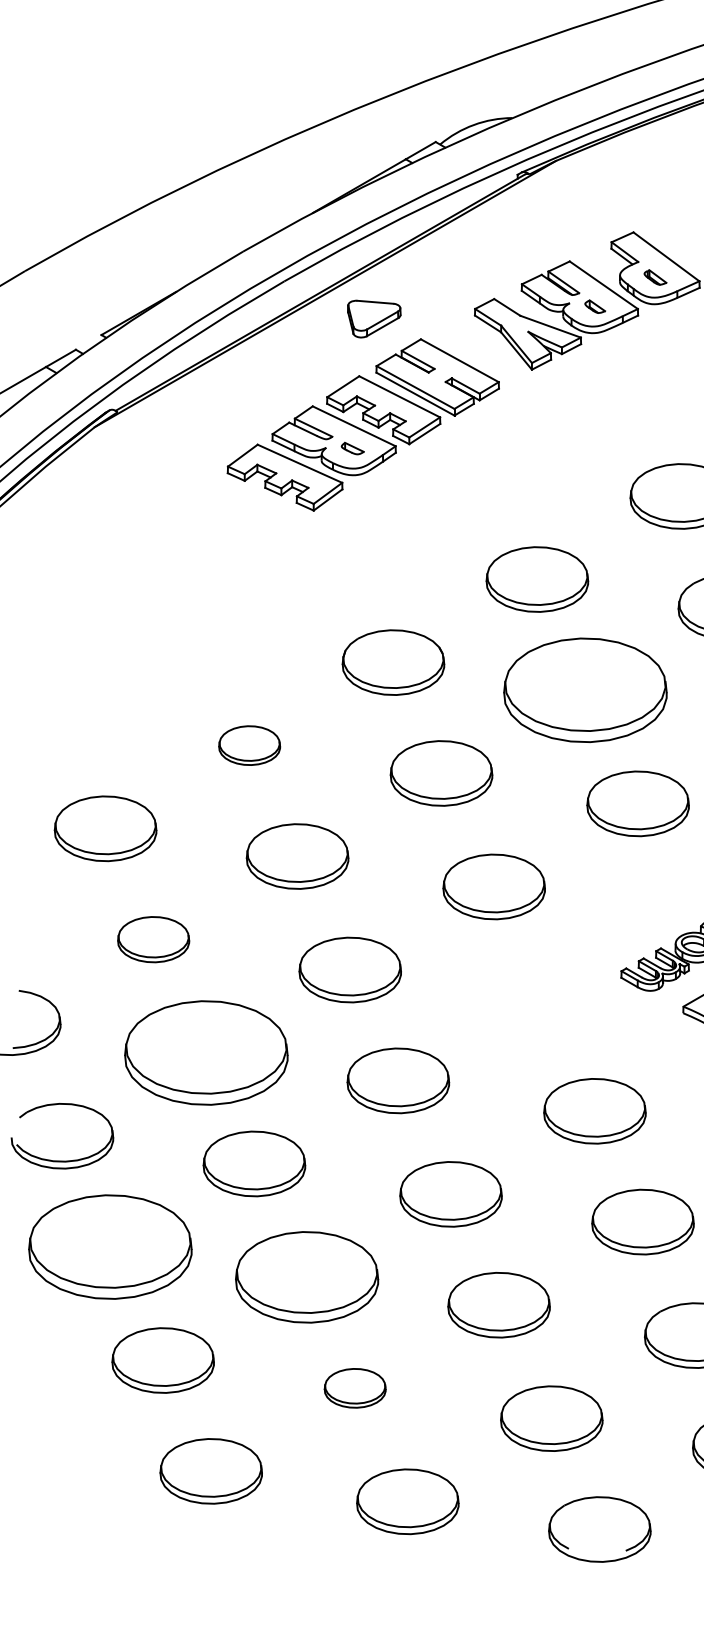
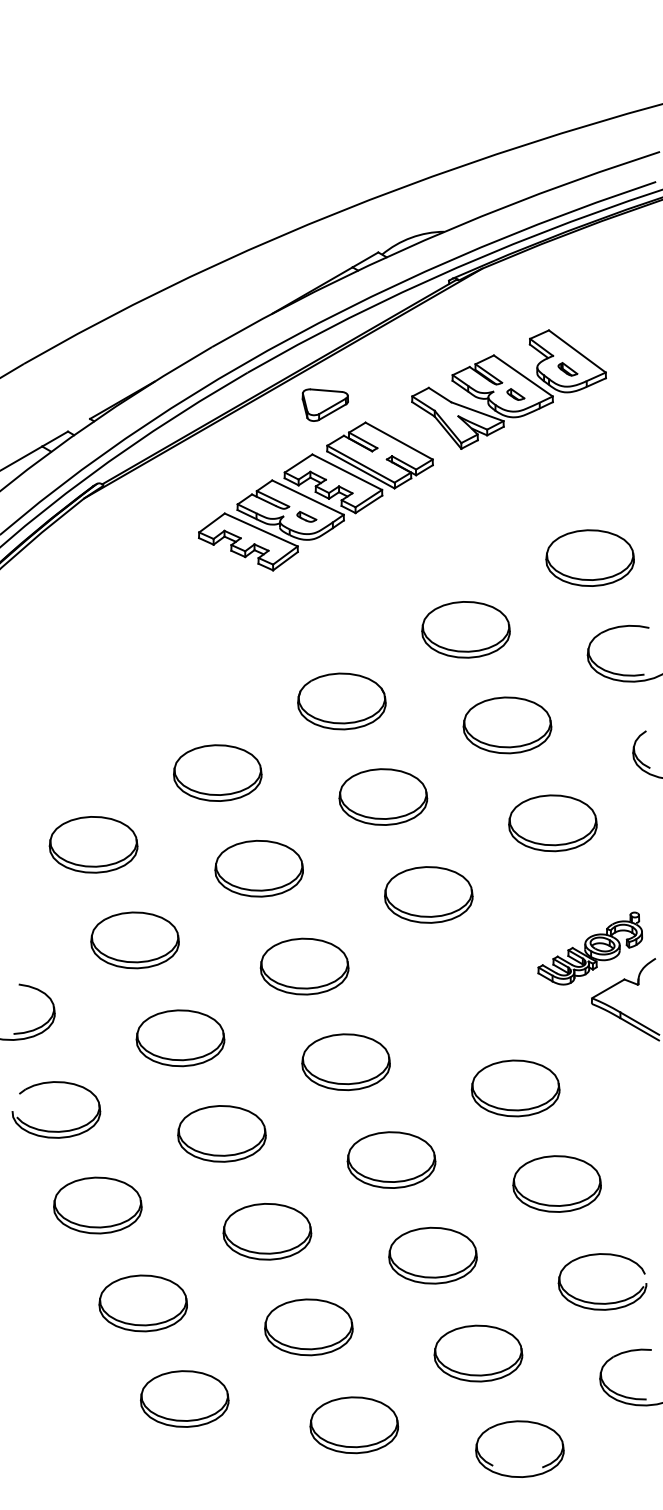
part: (585, 690) -> (507, 725), size x0.62
part: (249, 744) -> (217, 772), size x1.67
part: (153, 939) -> (134, 940), size x1.43
part: (206, 1053) -> (180, 1038), size x0.62
part: (110, 1246) -> (97, 1205), size x0.62
part: (307, 1277) -> (267, 1231), size x0.71
part: (354, 1388) -> (308, 1327), size x1.67

